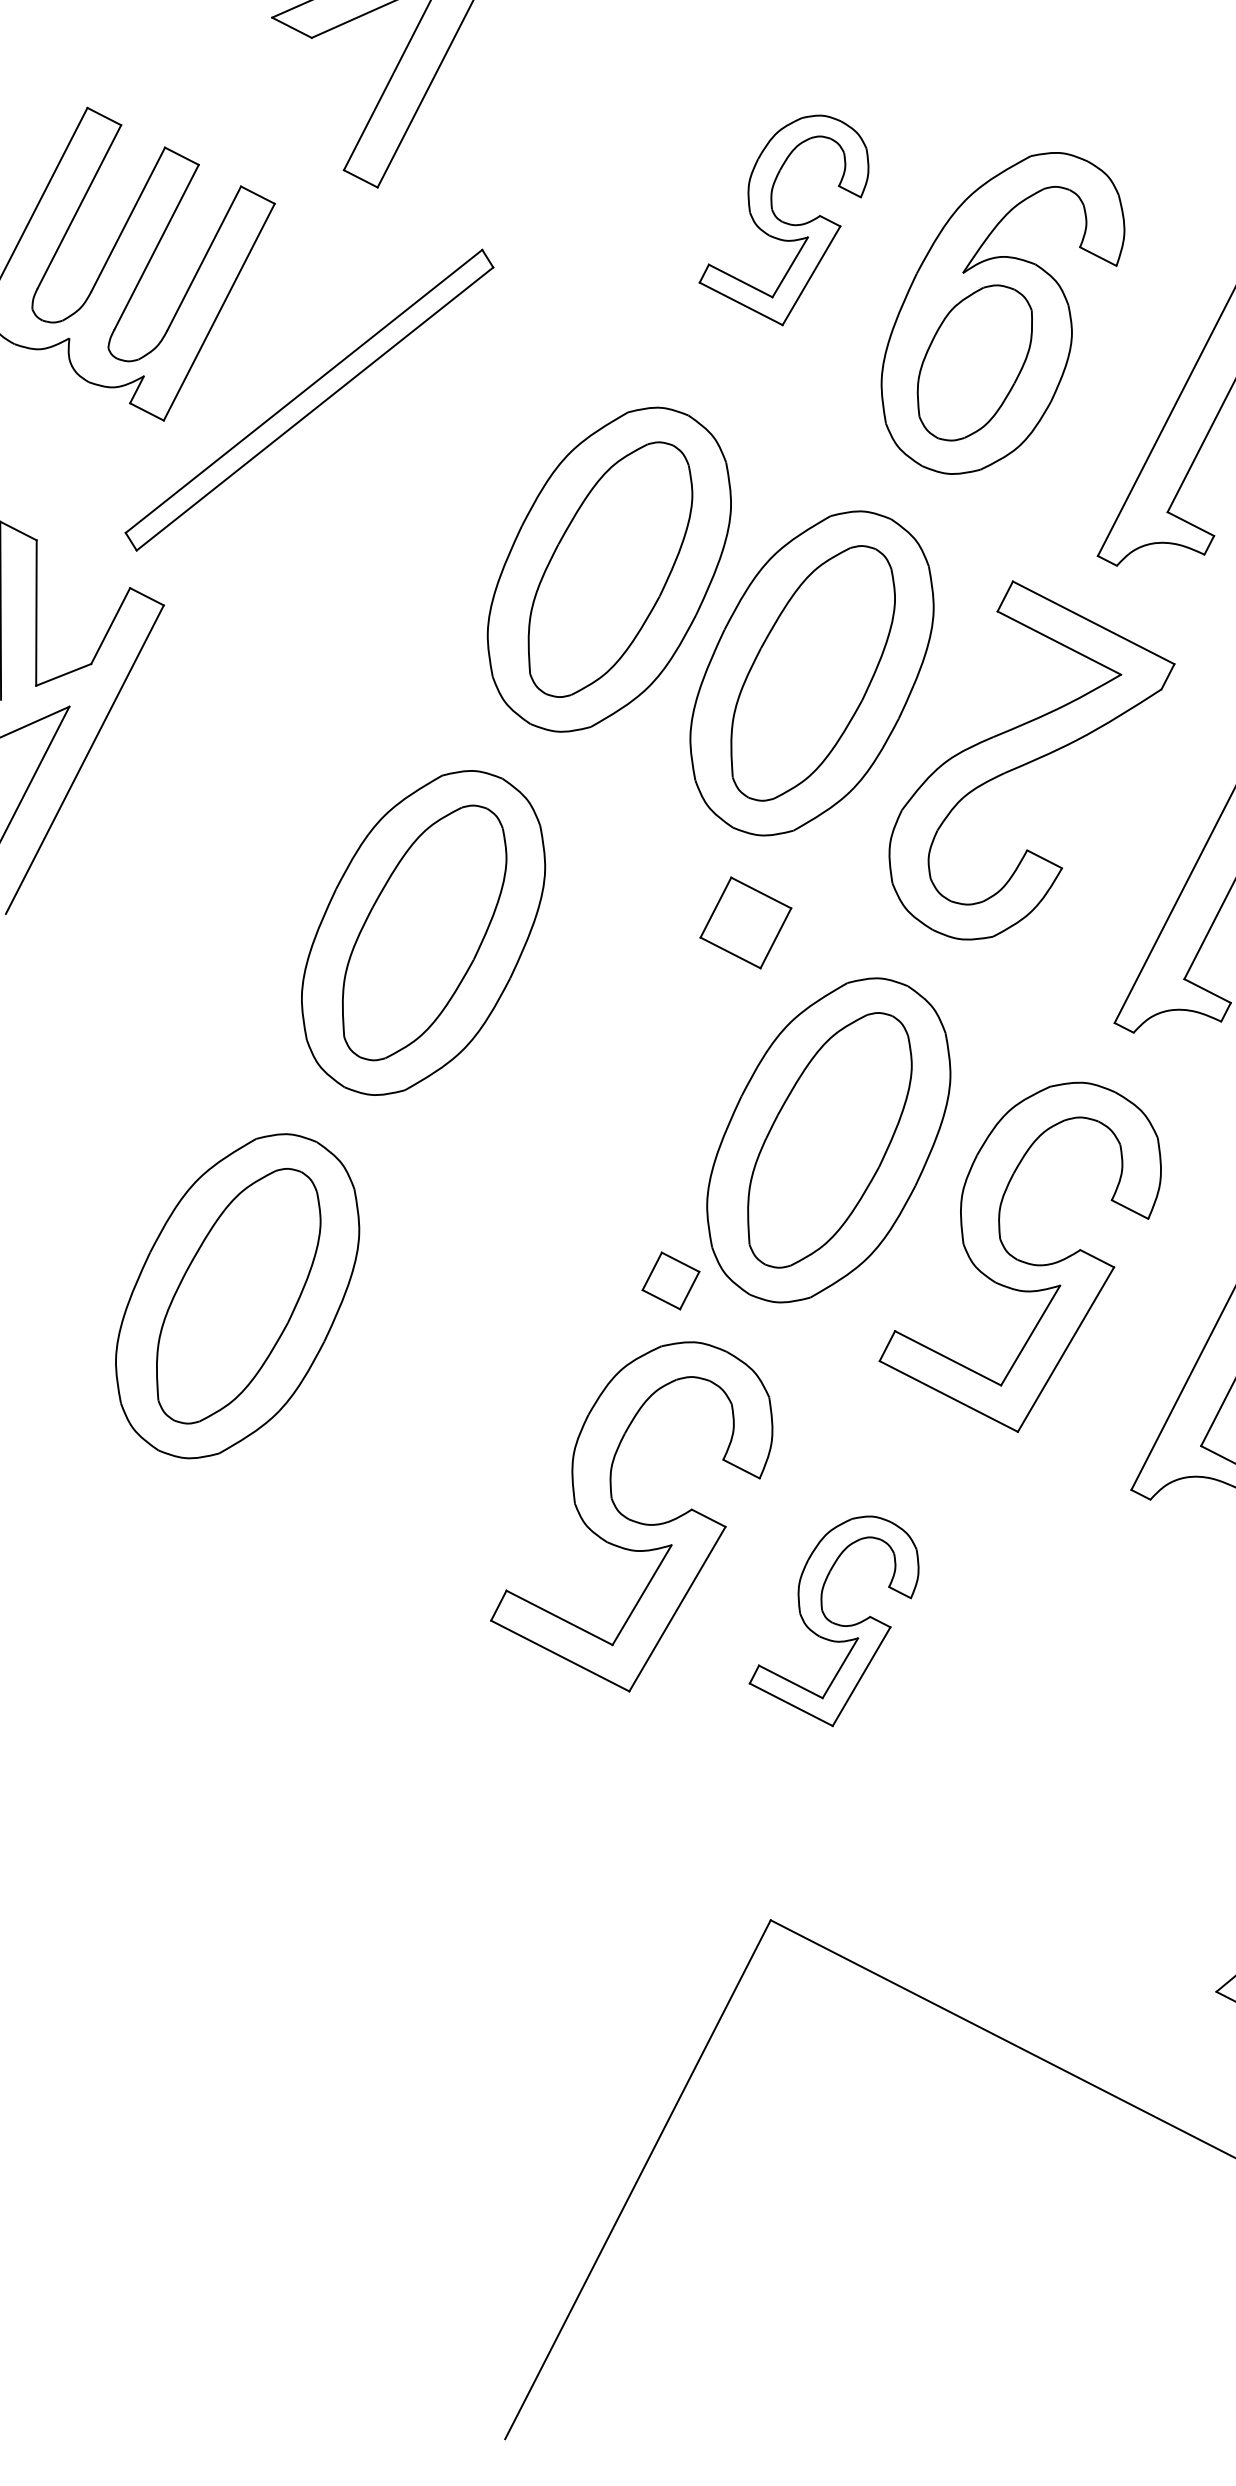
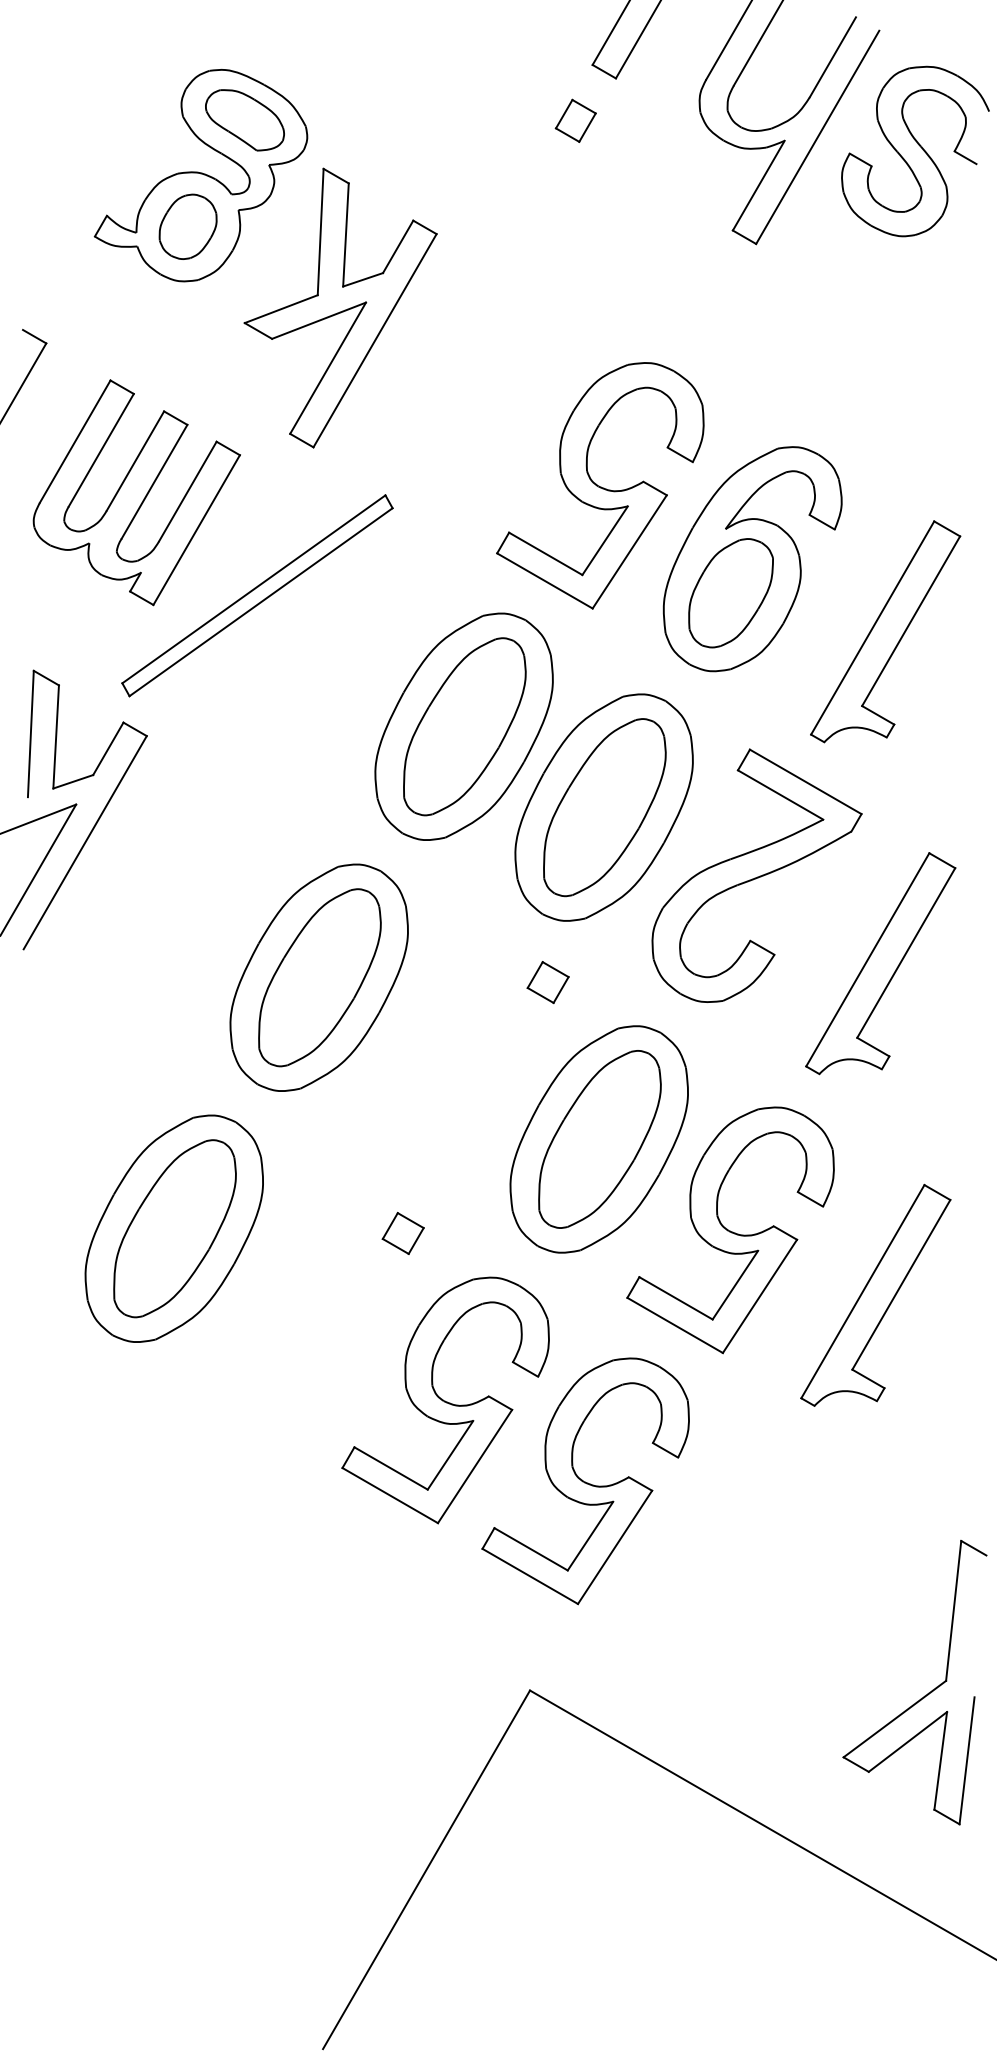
part: (783, 220) -> (600, 485), size x1.67
part: (744, 923) -> (547, 982), size x0.62
part: (669, 1281) -> (402, 1233), moved
part: (833, 1622) -> (585, 1481), size x1.67

